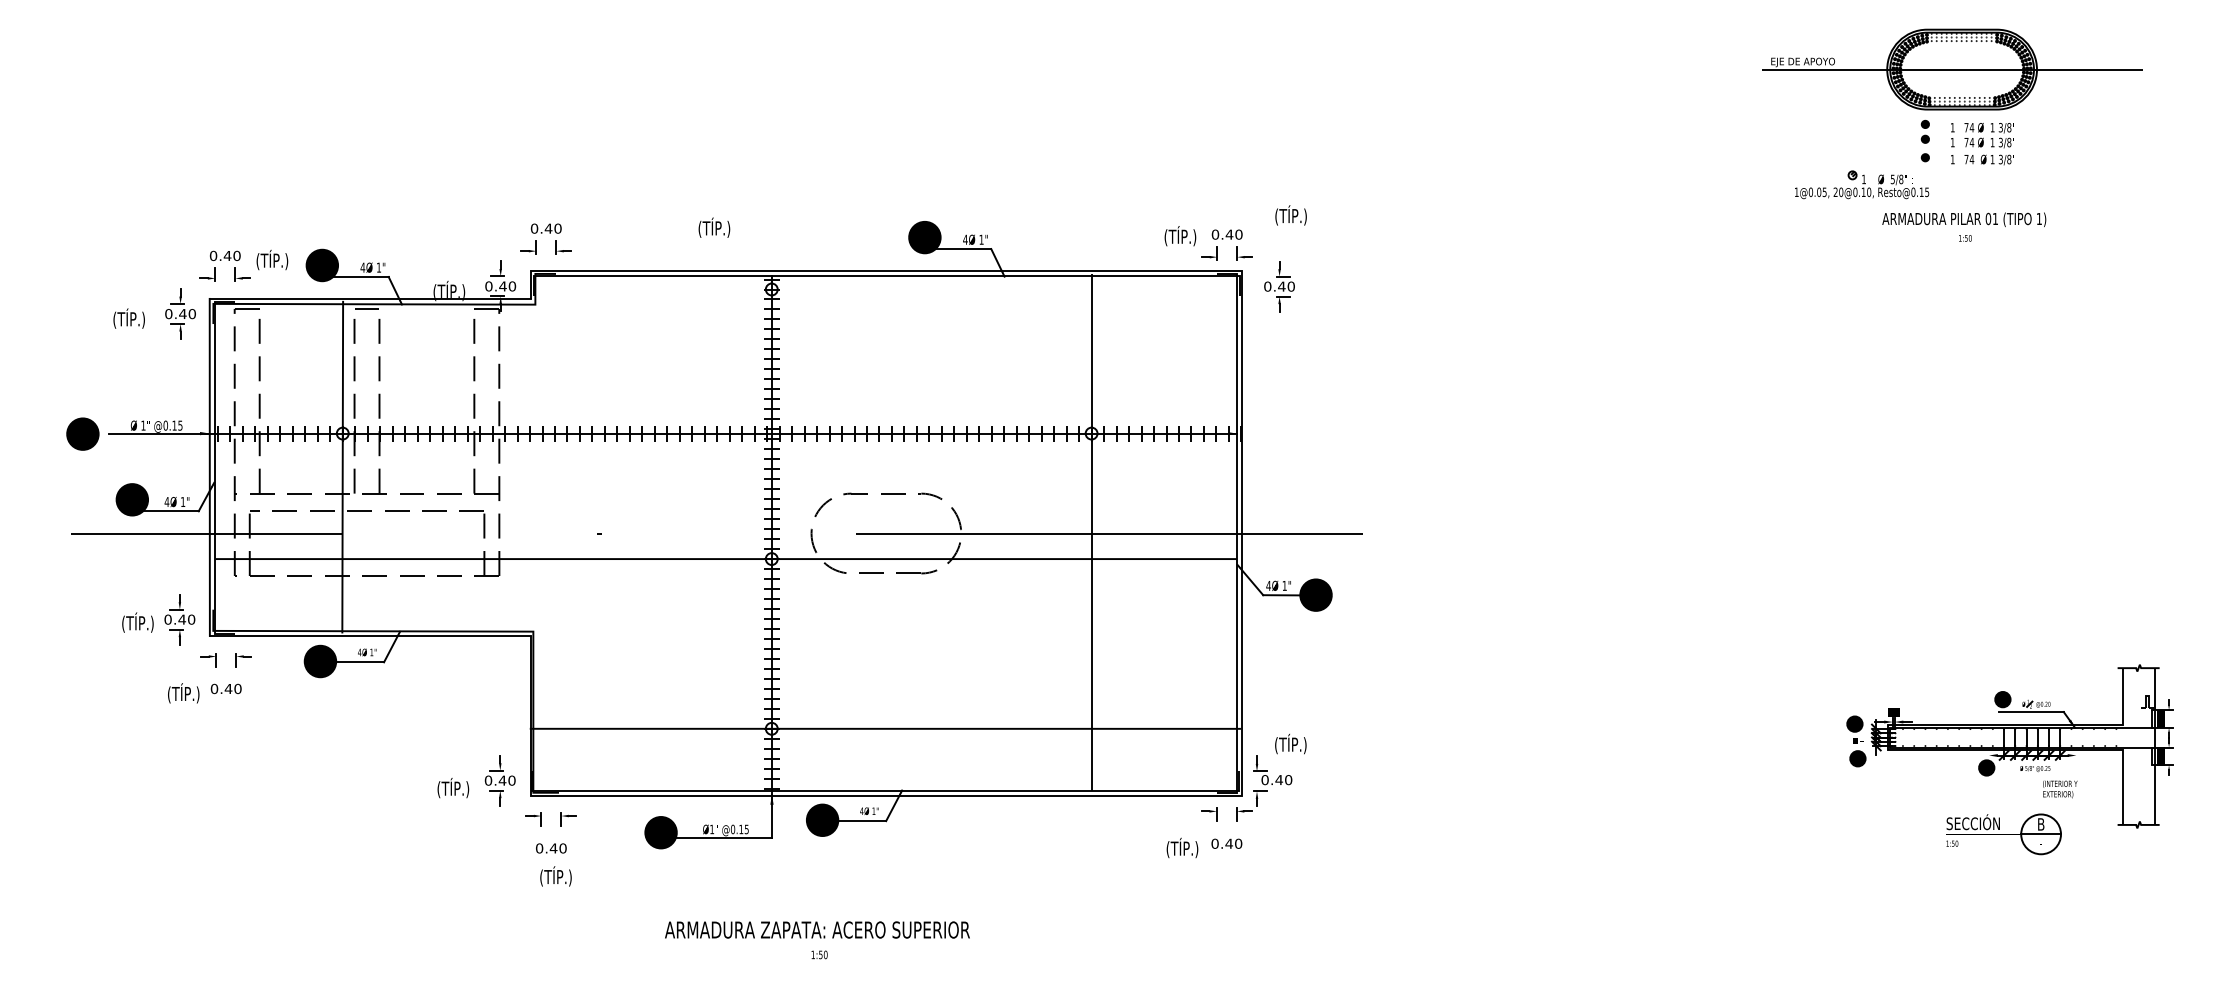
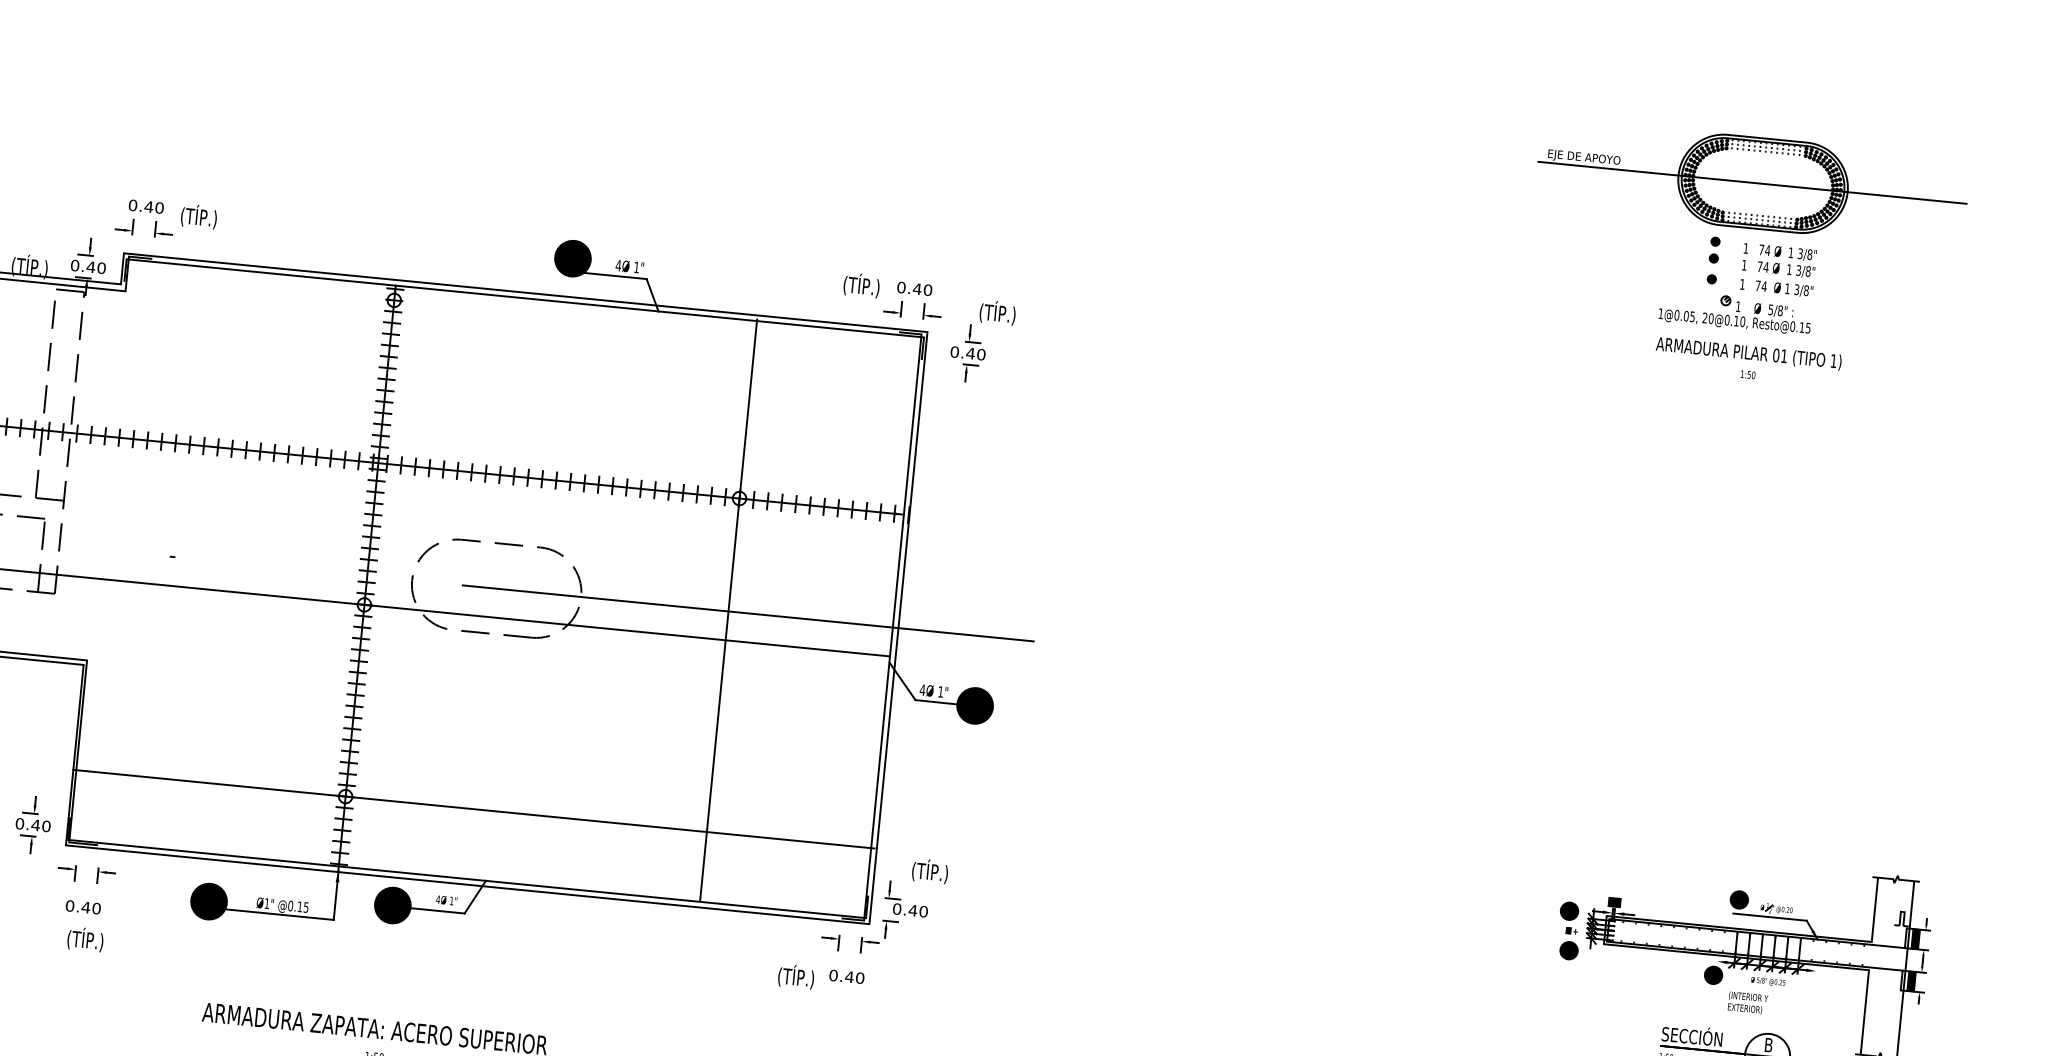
part: (1862, 184) -> (1736, 312), moved
text: (1290, 215) -> (997, 312), moved
text: (714, 227) -> (199, 216), moved
text: (2060, 789) -> (1748, 1003), moved

